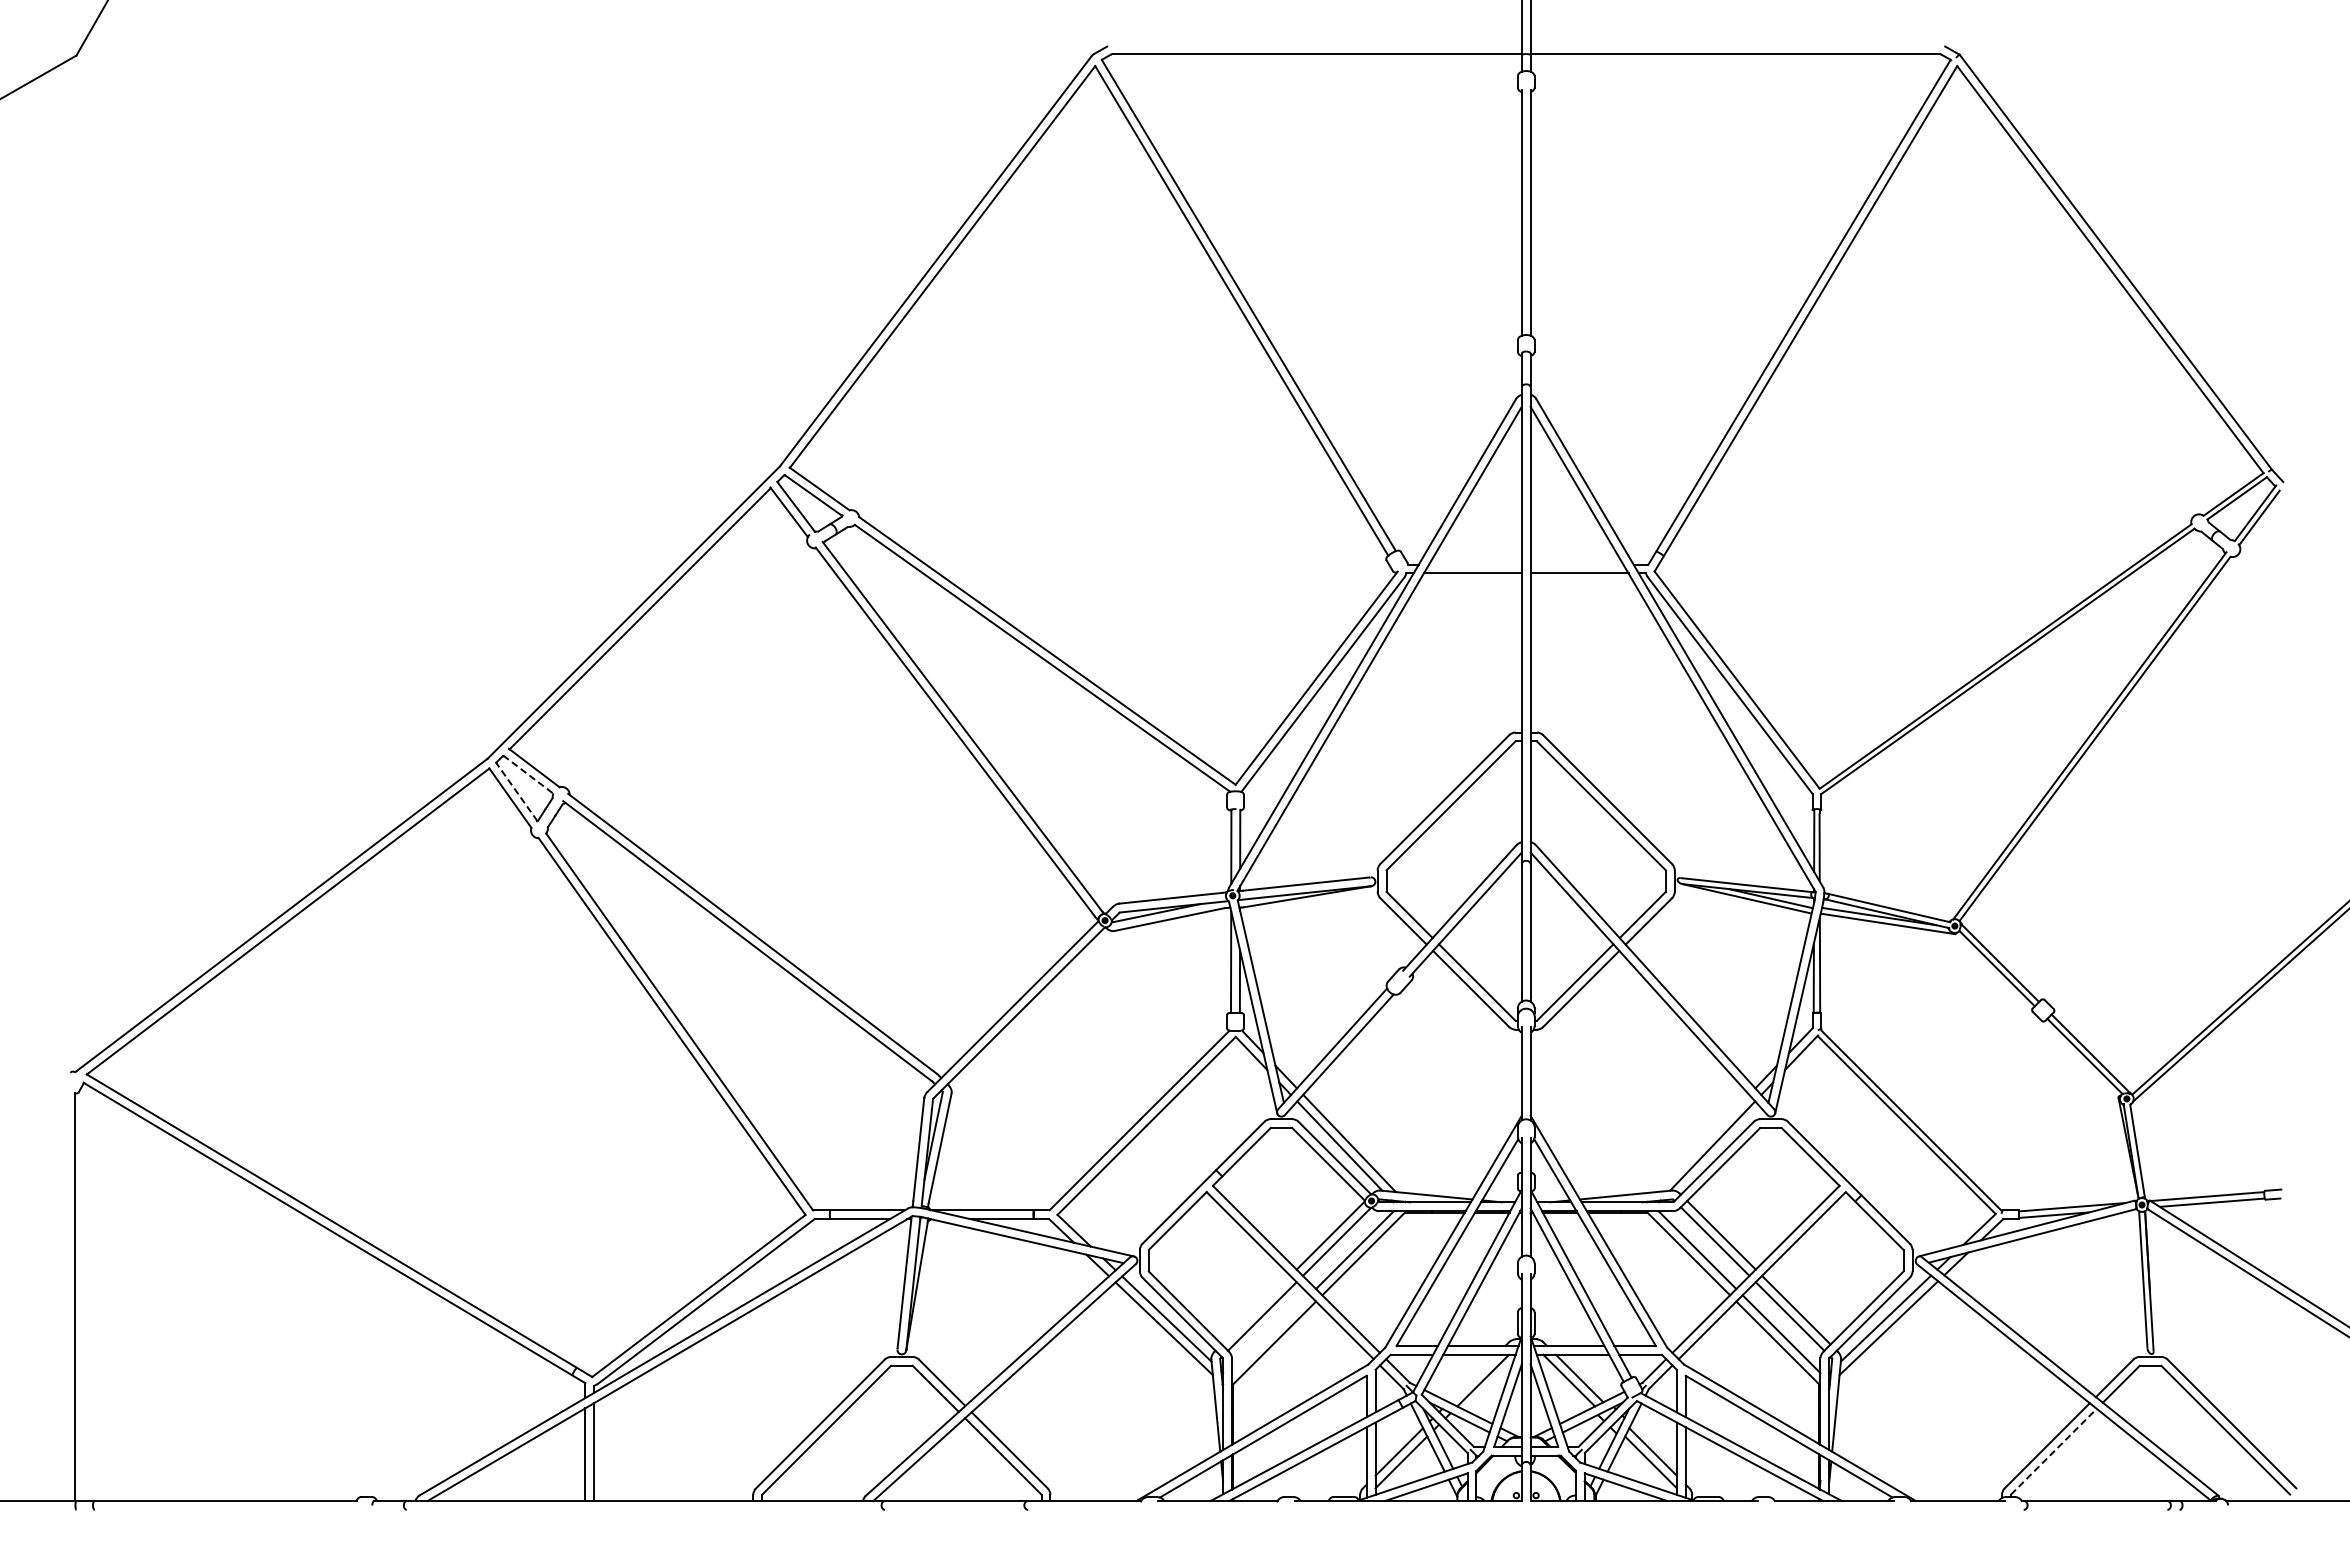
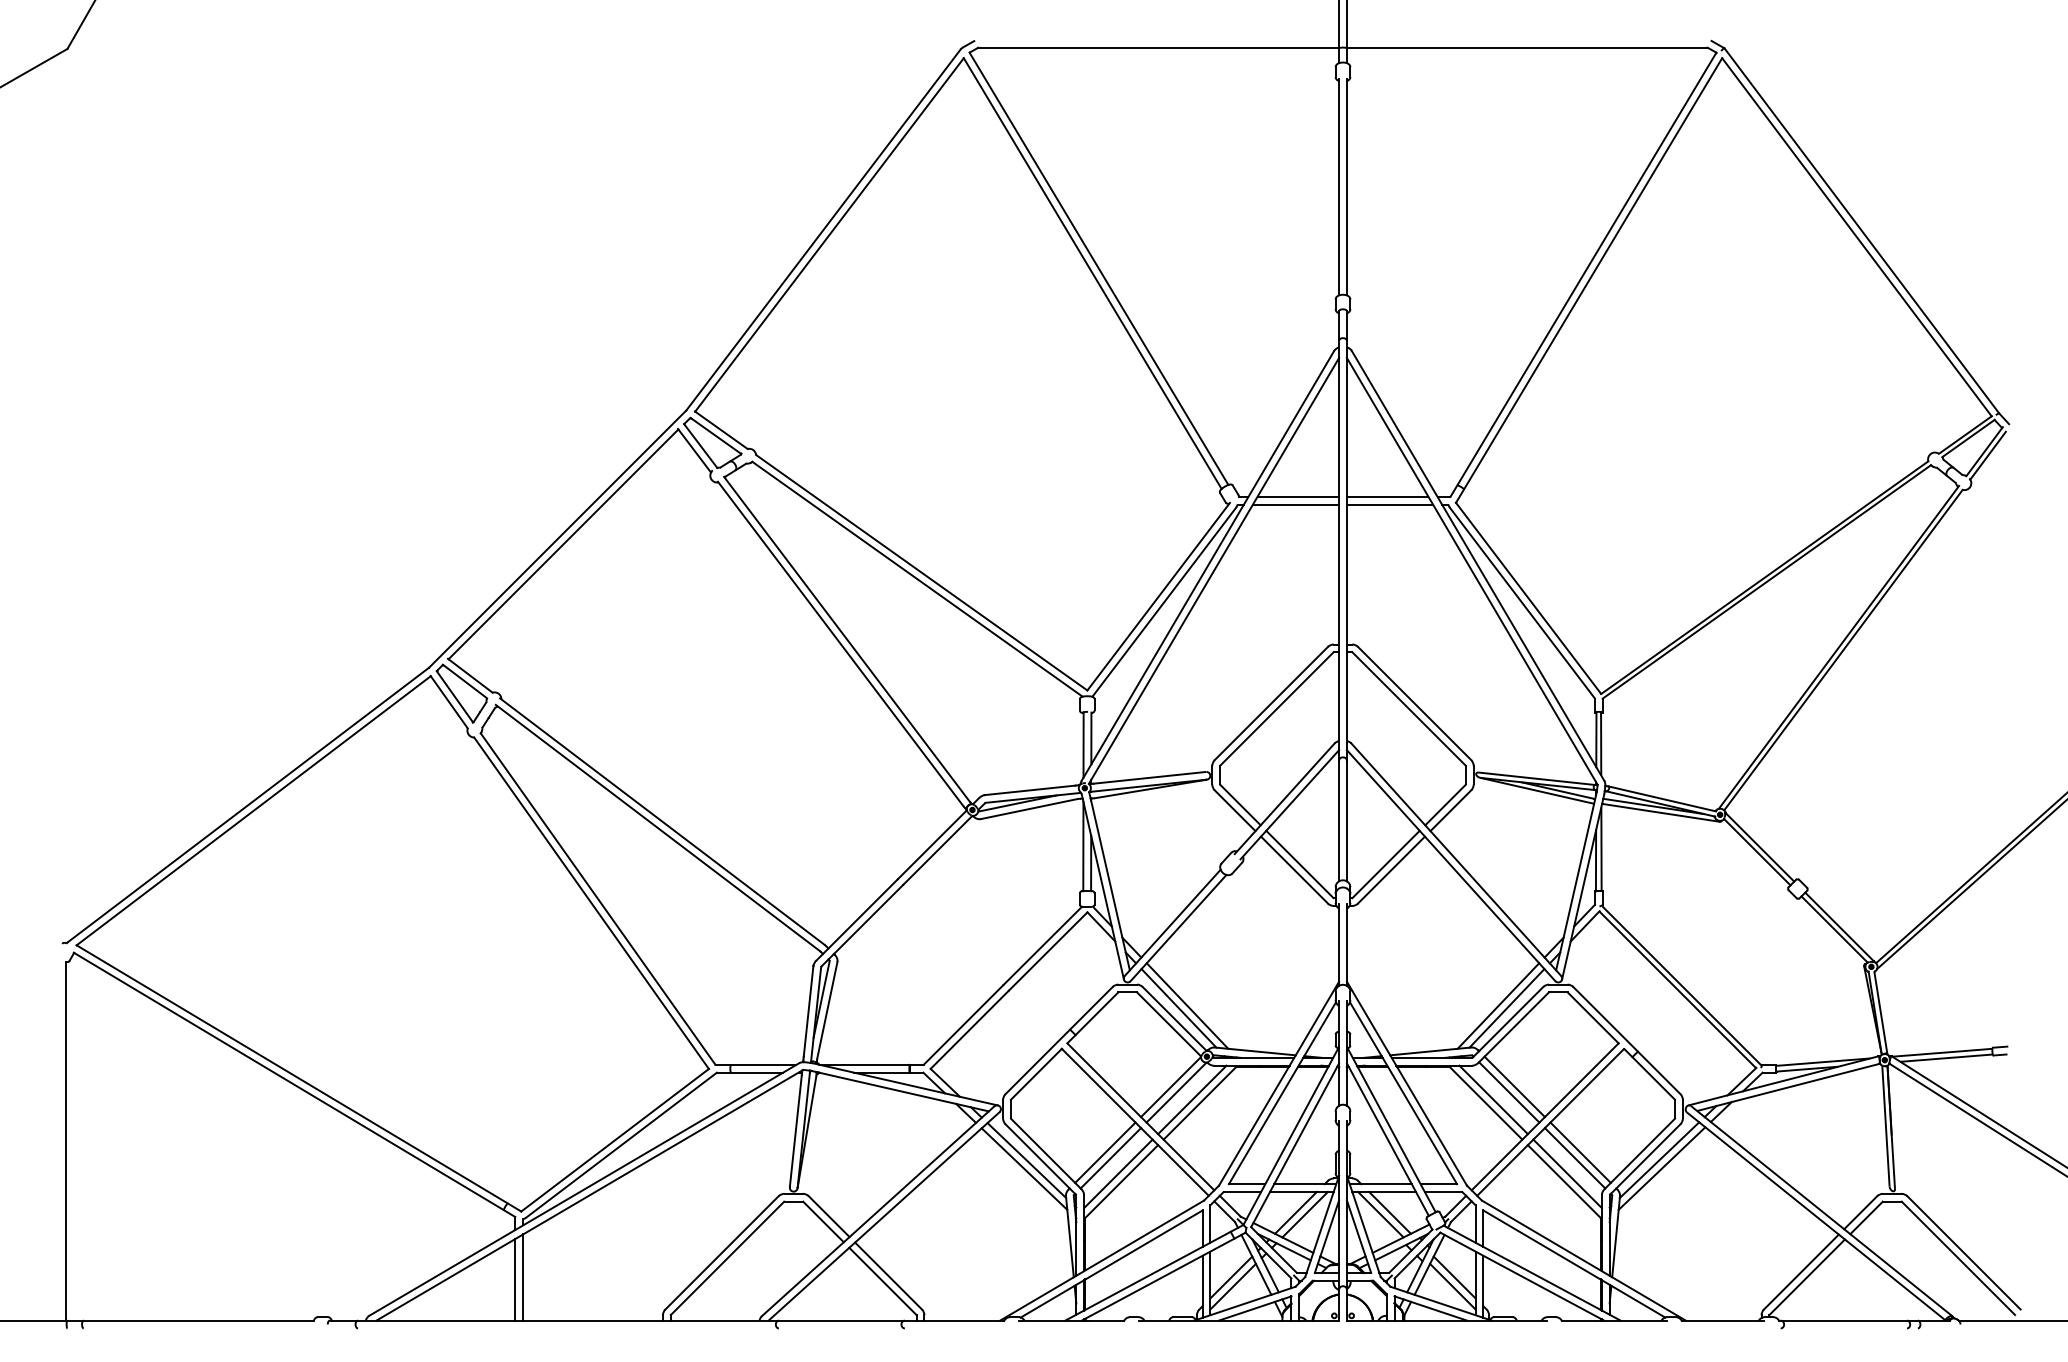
line: (1475, 564) -> (1298, 496), added
line: (1576, 564) -> (1387, 496), added
line: (528, 774) -> (465, 681), dashed -> solid
line: (516, 792) -> (454, 697), dashed -> solid
line: (1702, 1143) -> (1498, 1006), added
line: (1255, 1309) -> (1104, 1152), added
line: (1270, 1334) -> (1118, 1174), added
line: (1472, 1378) -> (1295, 1212), added
line: (2053, 1451) -> (1806, 1277), dashed -> solid

